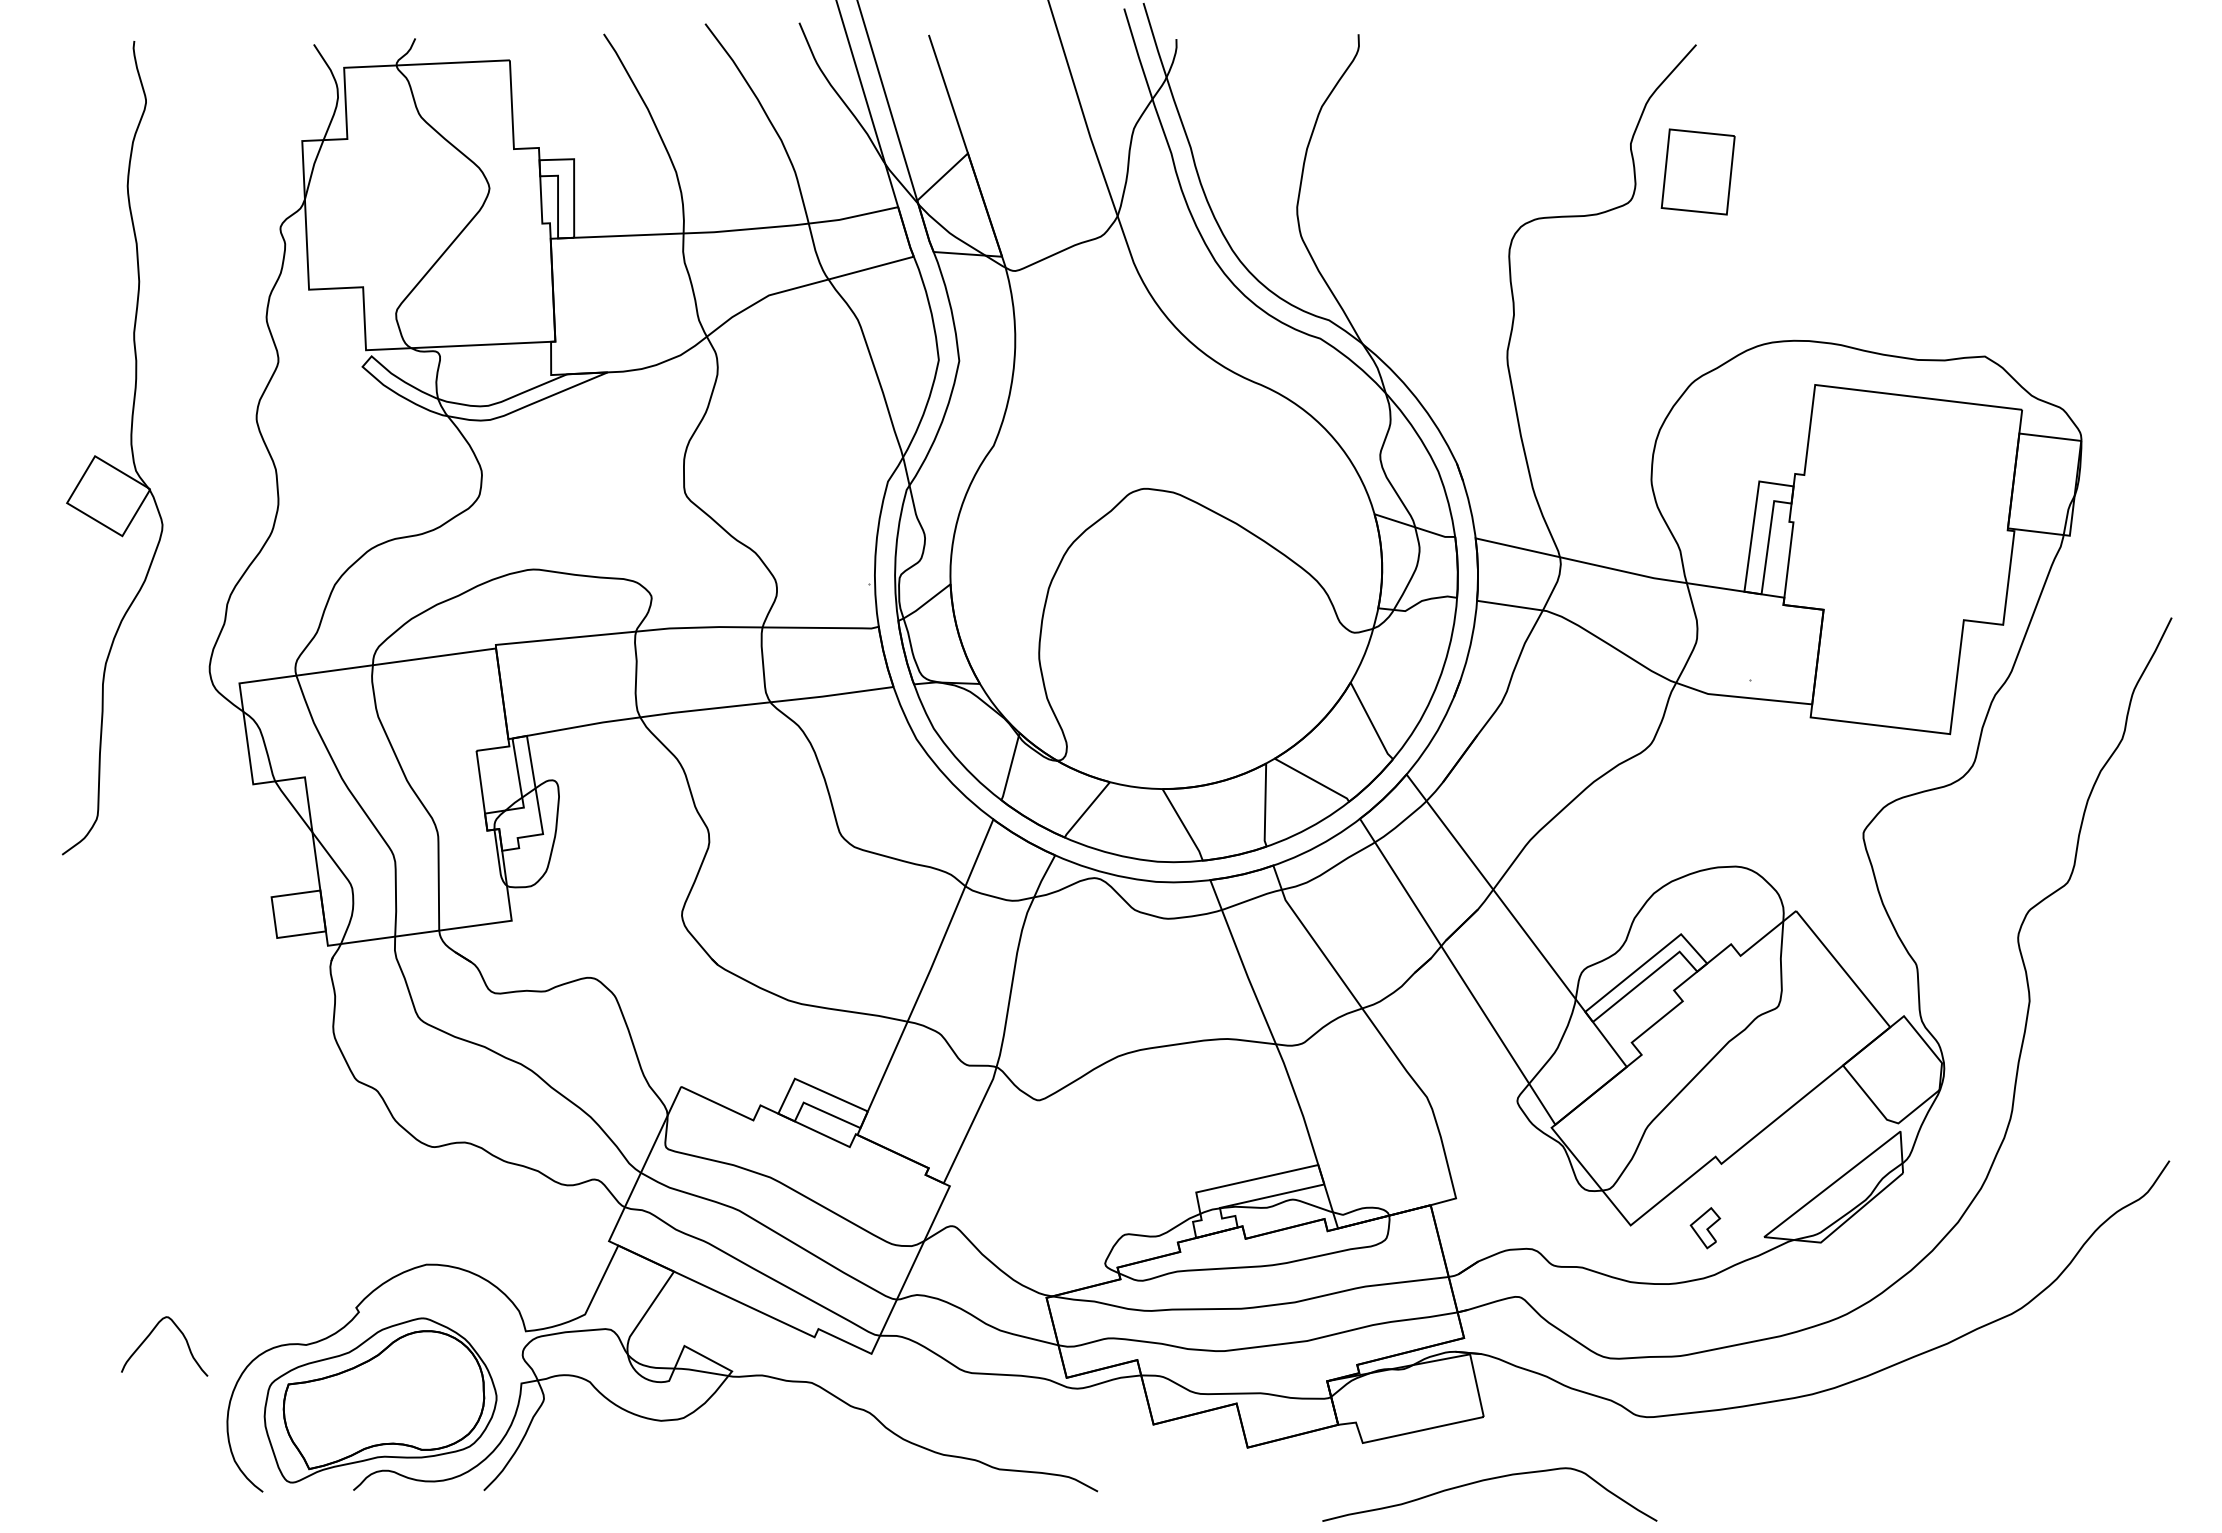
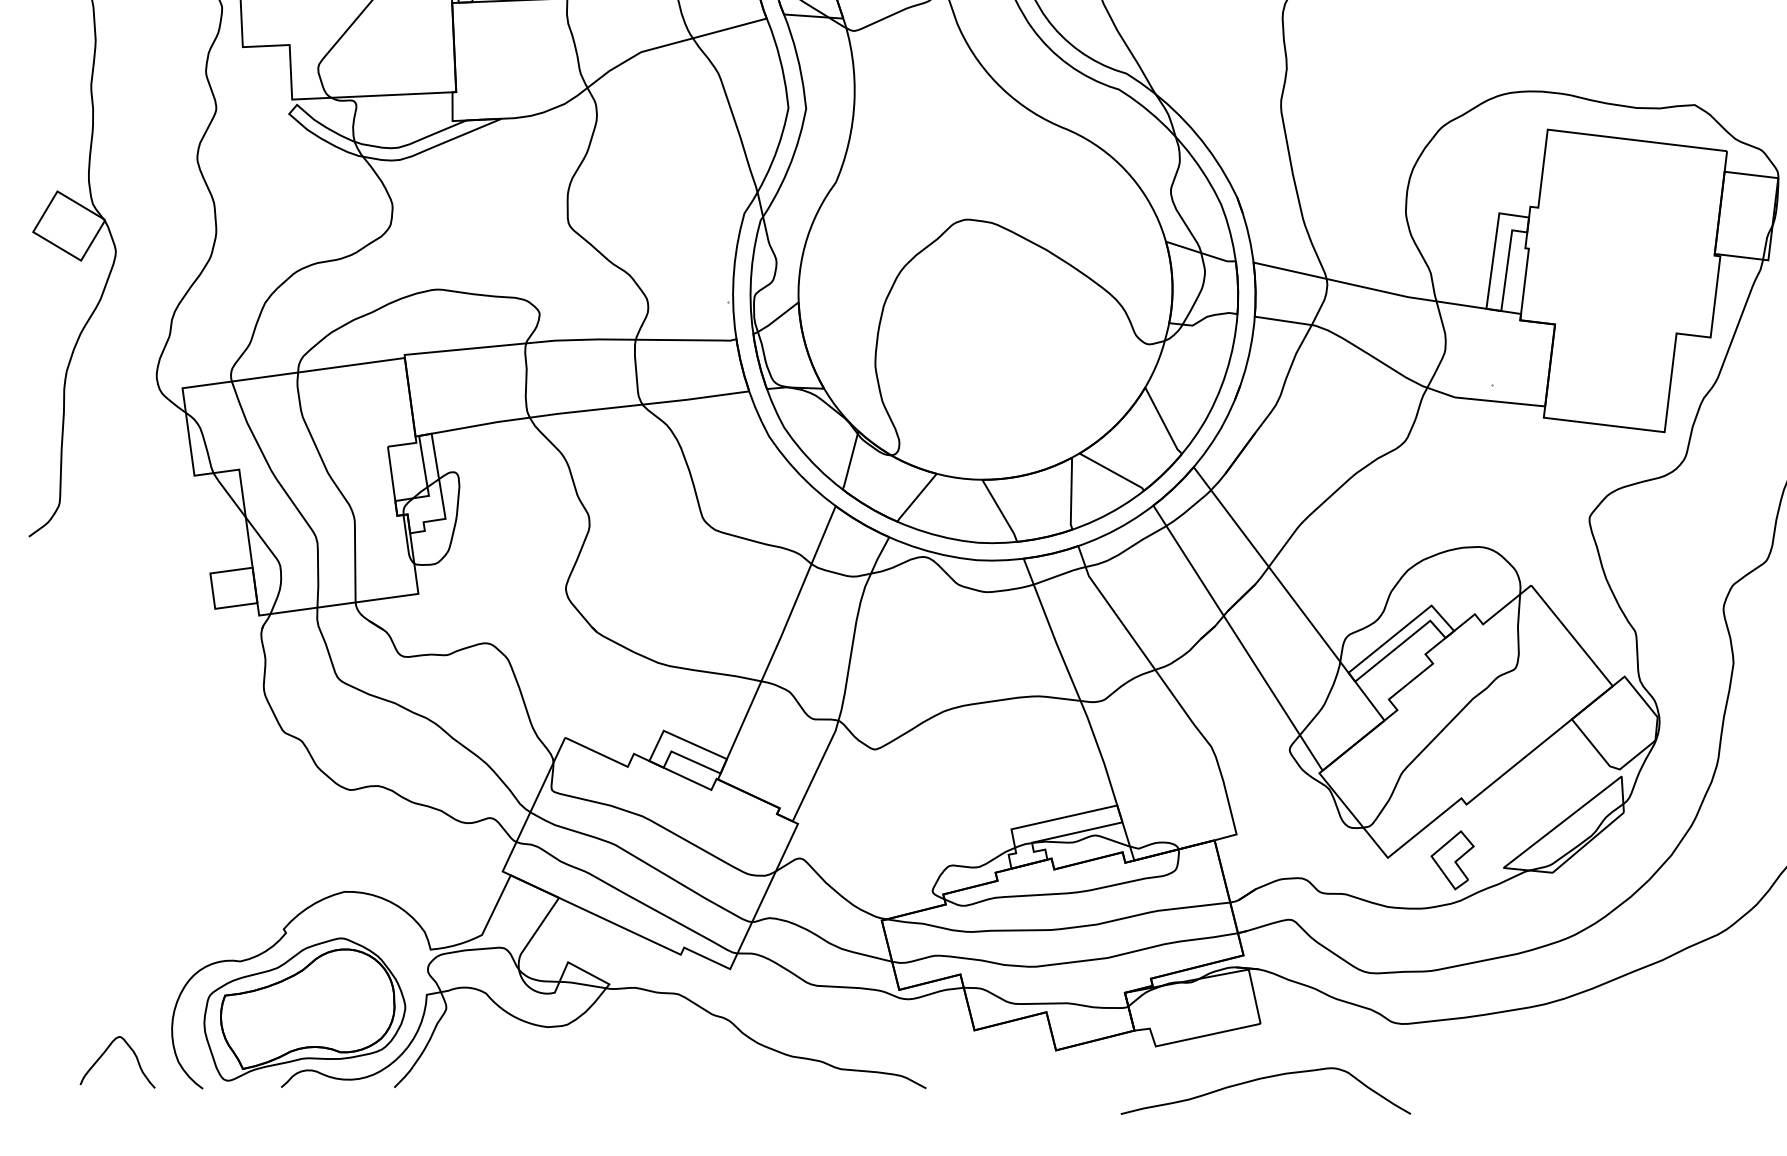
part: (1705, 1227) -> (1452, 859), size x1.67
curve: (150, 1335) -> (105, 1052), moved

